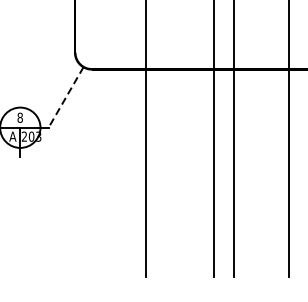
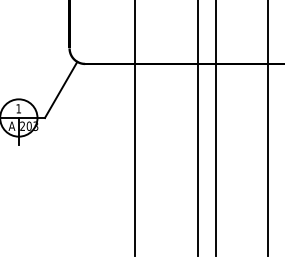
line: (65, 98) -> (60, 90), dashed -> solid
text: (19, 117) -> (18, 108), 8 -> 1

